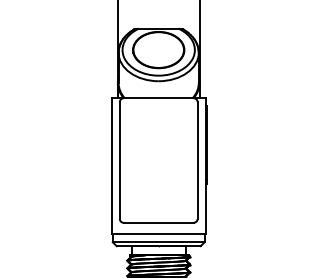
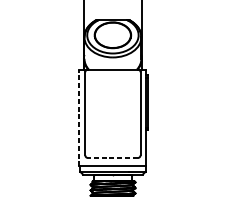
line: (111, 165) -> (79, 117), solid -> dashed
line: (158, 222) -> (112, 157), solid -> dashed

